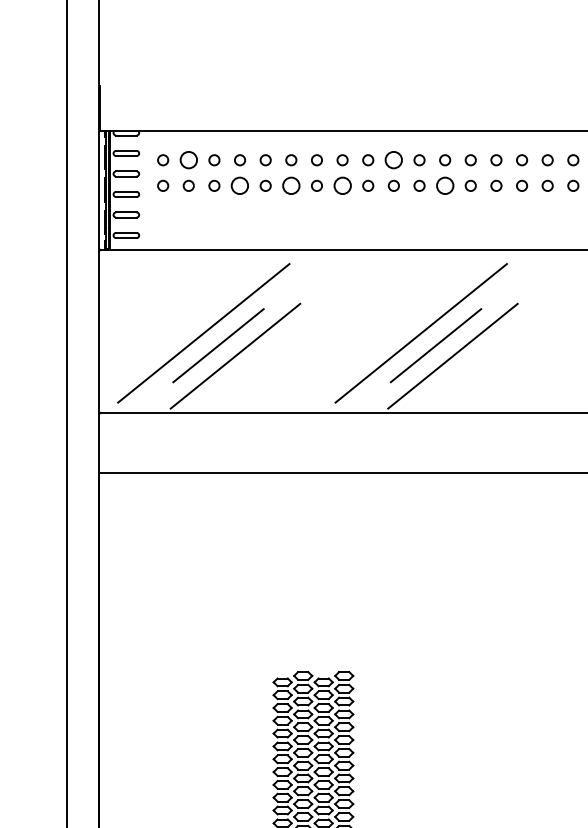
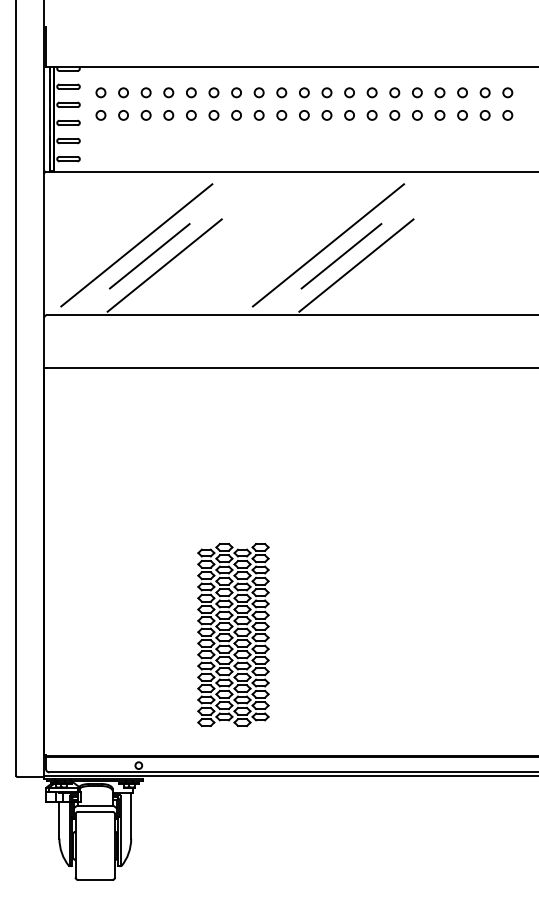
circle: (188, 159) -> (123, 92), size x0.62
circle: (394, 159) -> (304, 92), size x0.62
circle: (239, 186) -> (168, 115), size x0.62
circle: (290, 186) -> (213, 115), size x0.62
circle: (341, 186) -> (258, 115), size x0.62
circle: (445, 186) -> (349, 115), size x0.62

